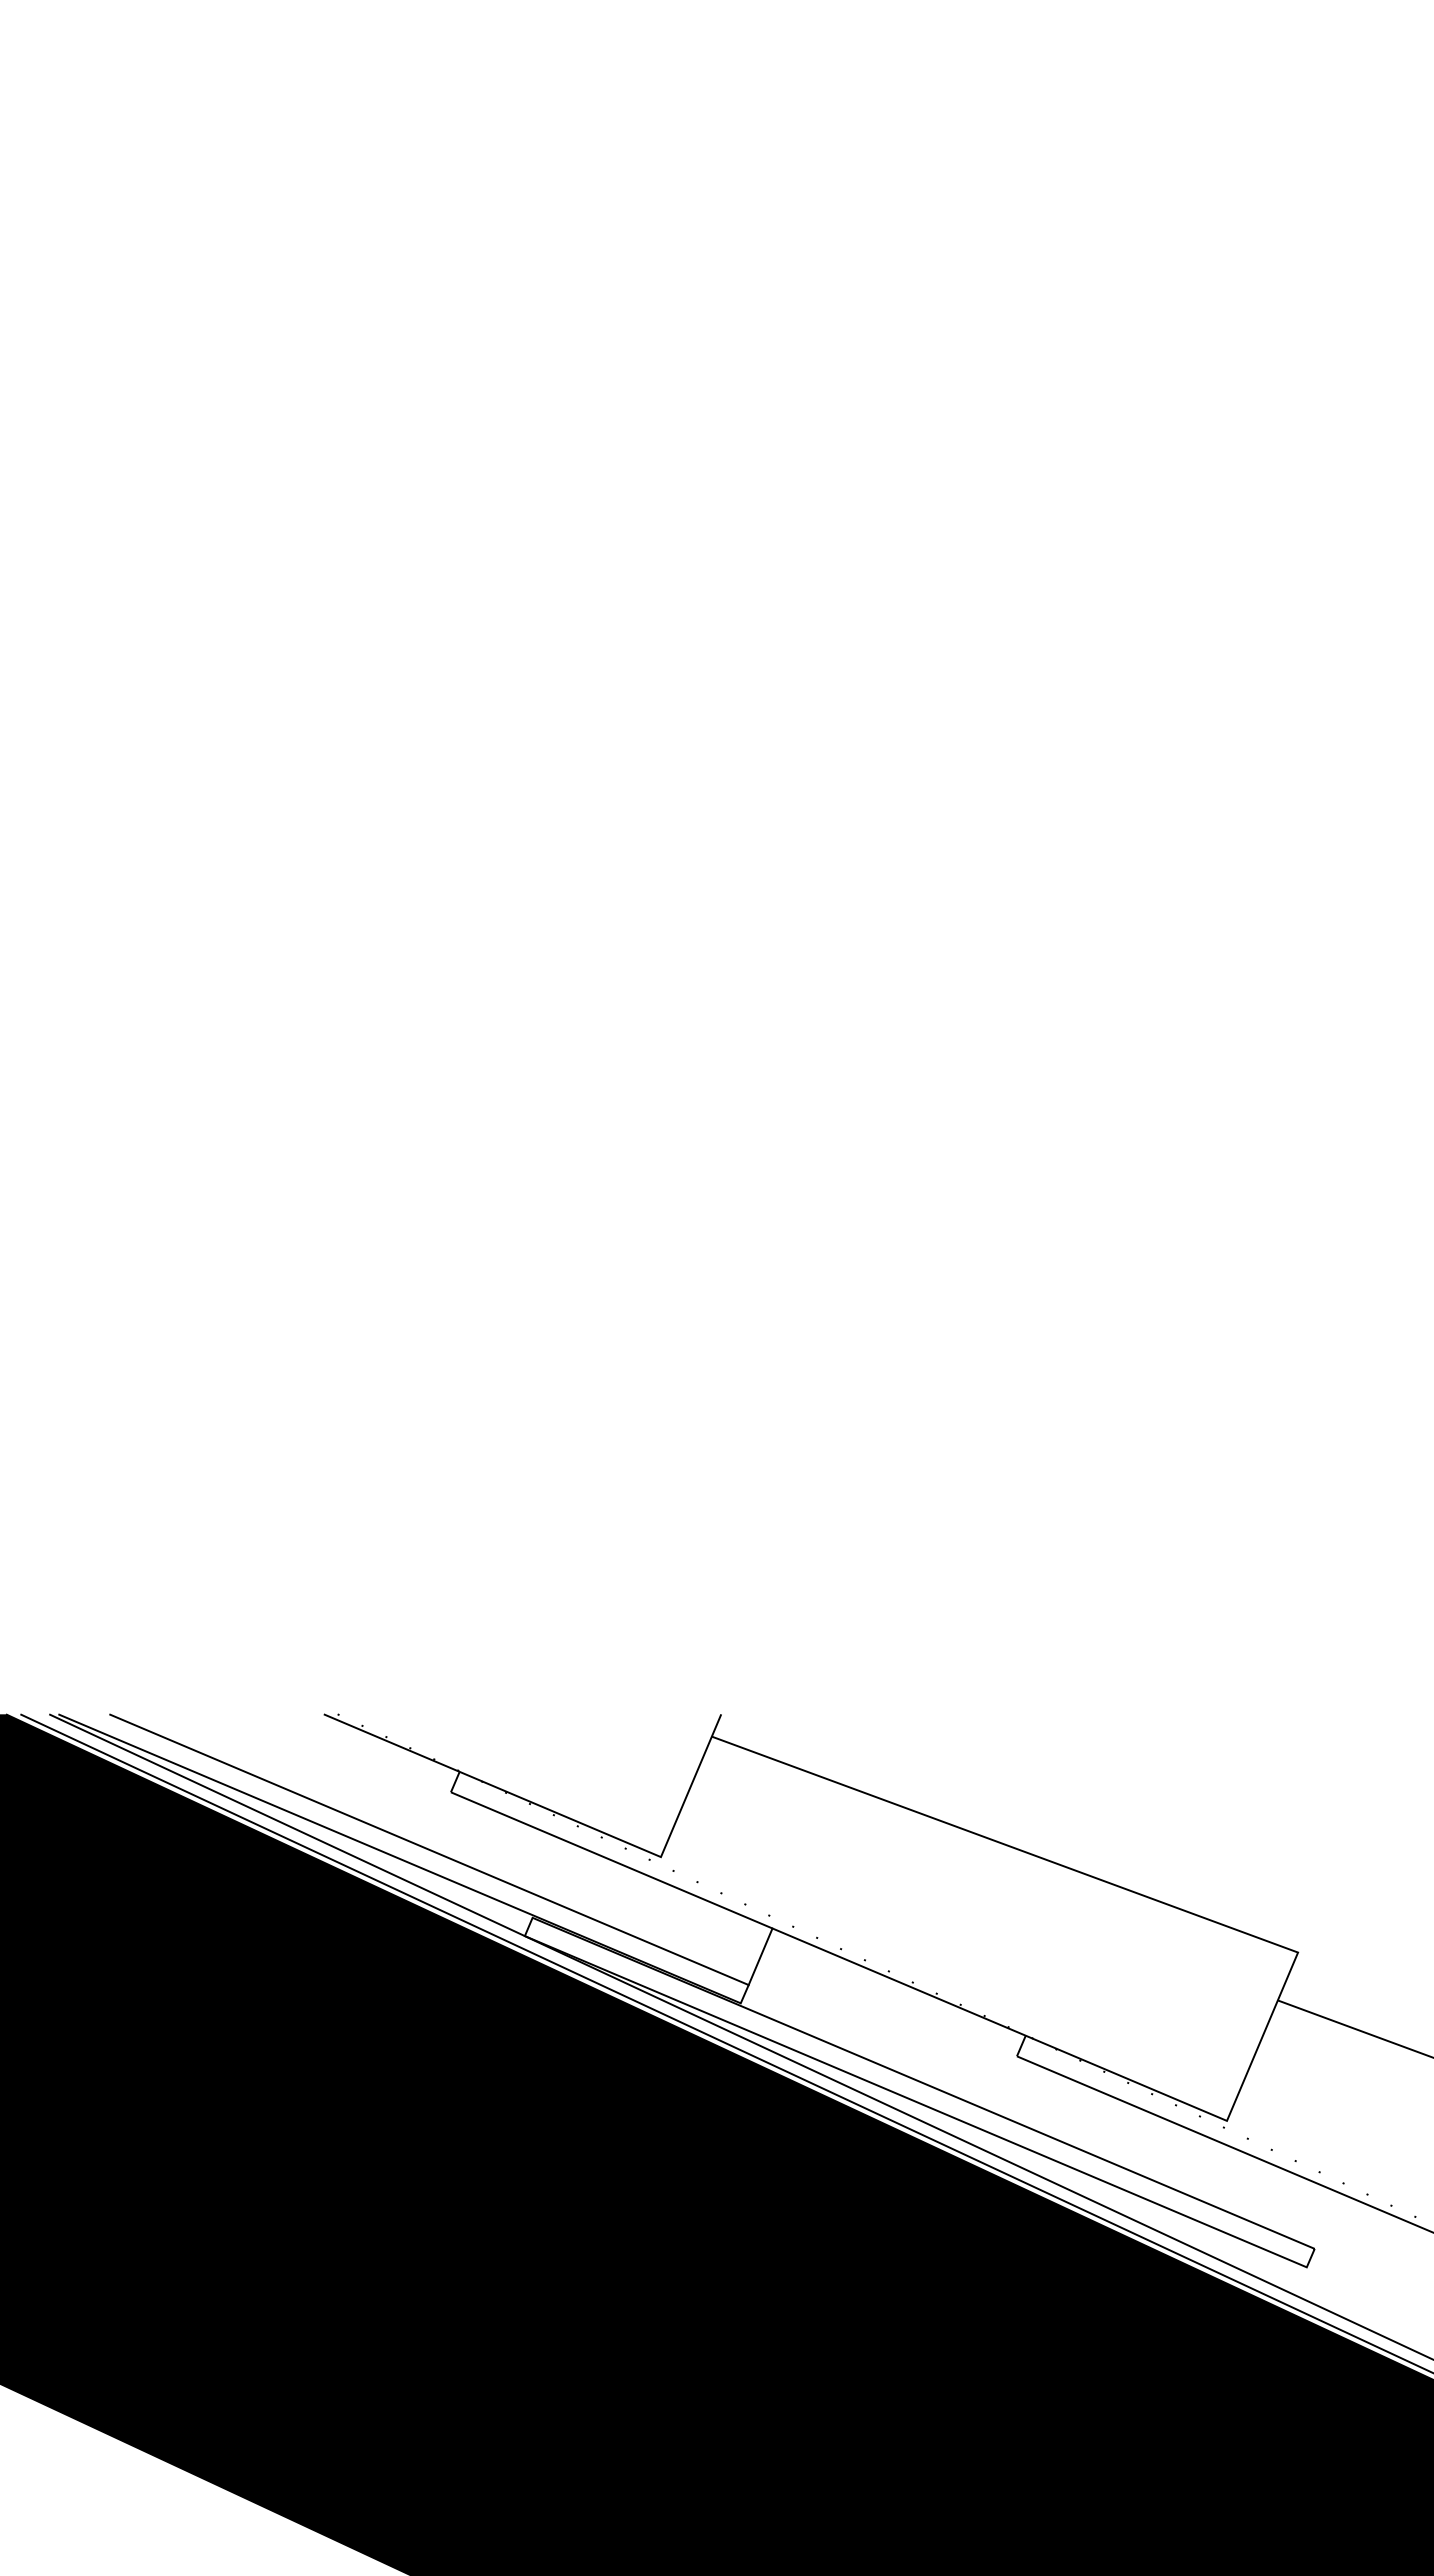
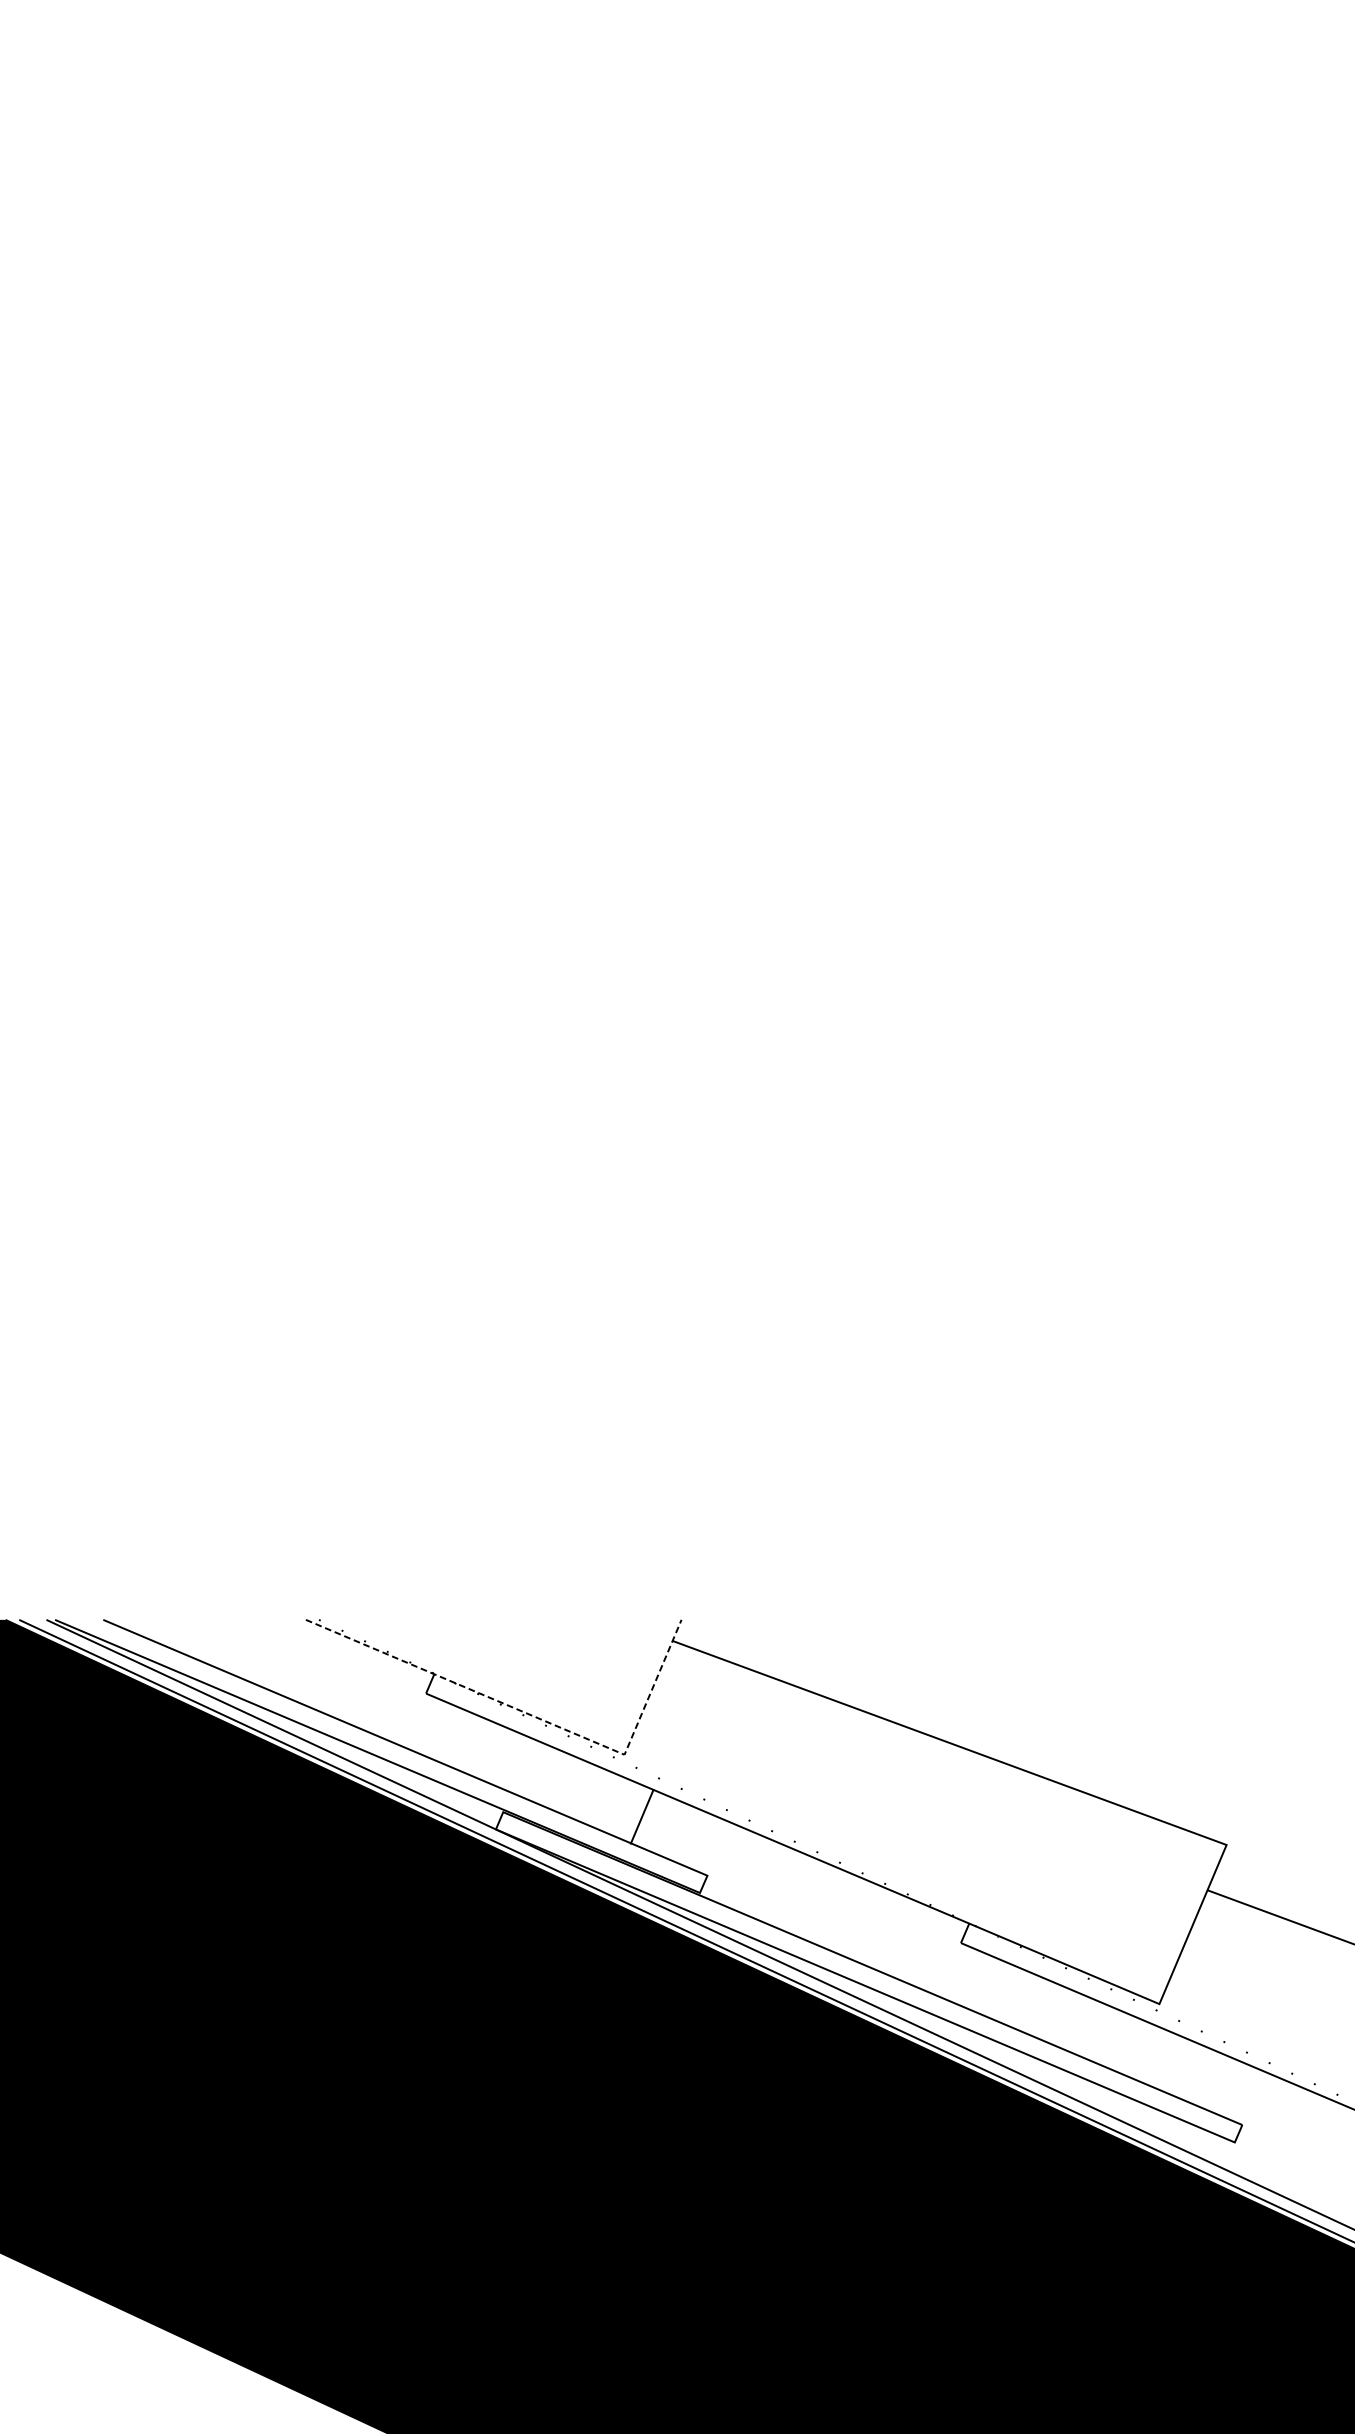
line: (564, 1816) -> (533, 1716), solid -> dashed
line: (760, 1956) -> (642, 1816), moved

